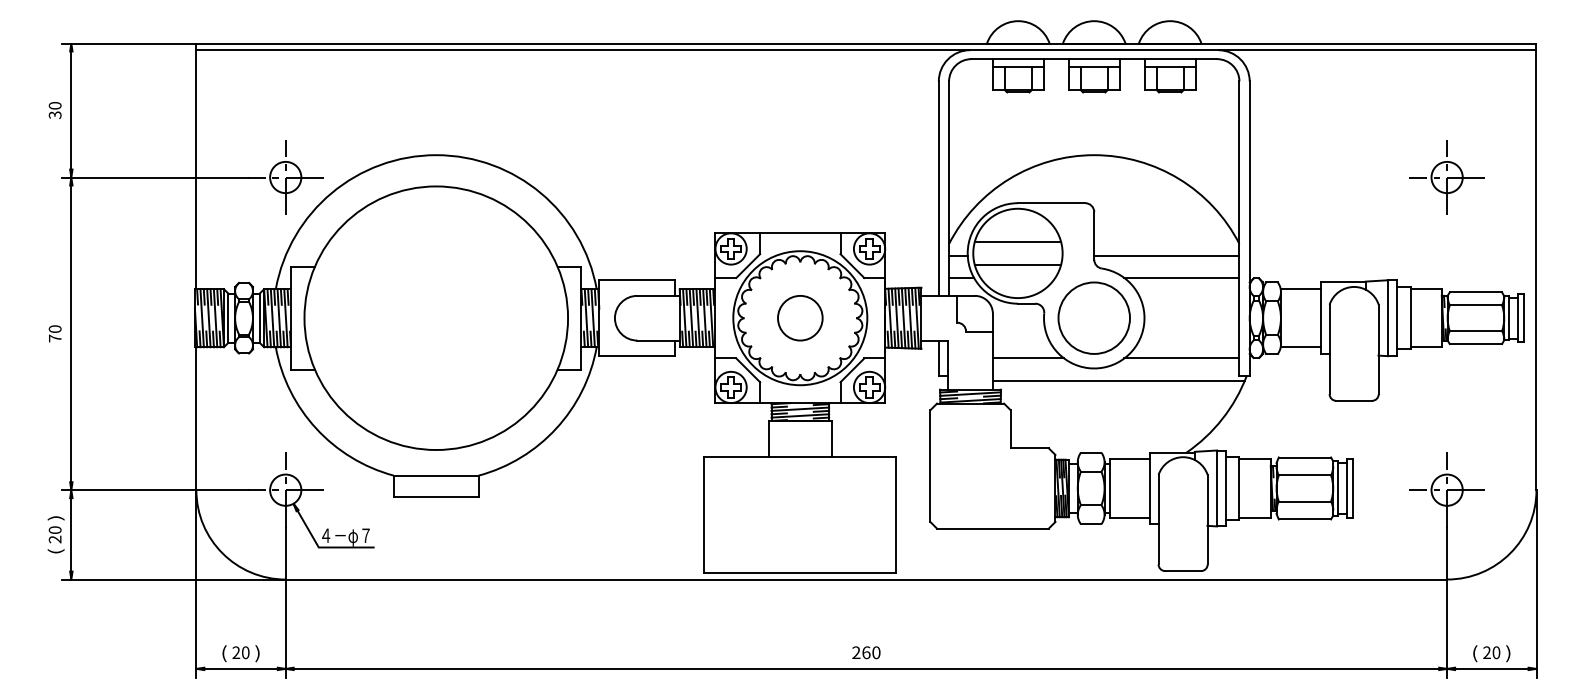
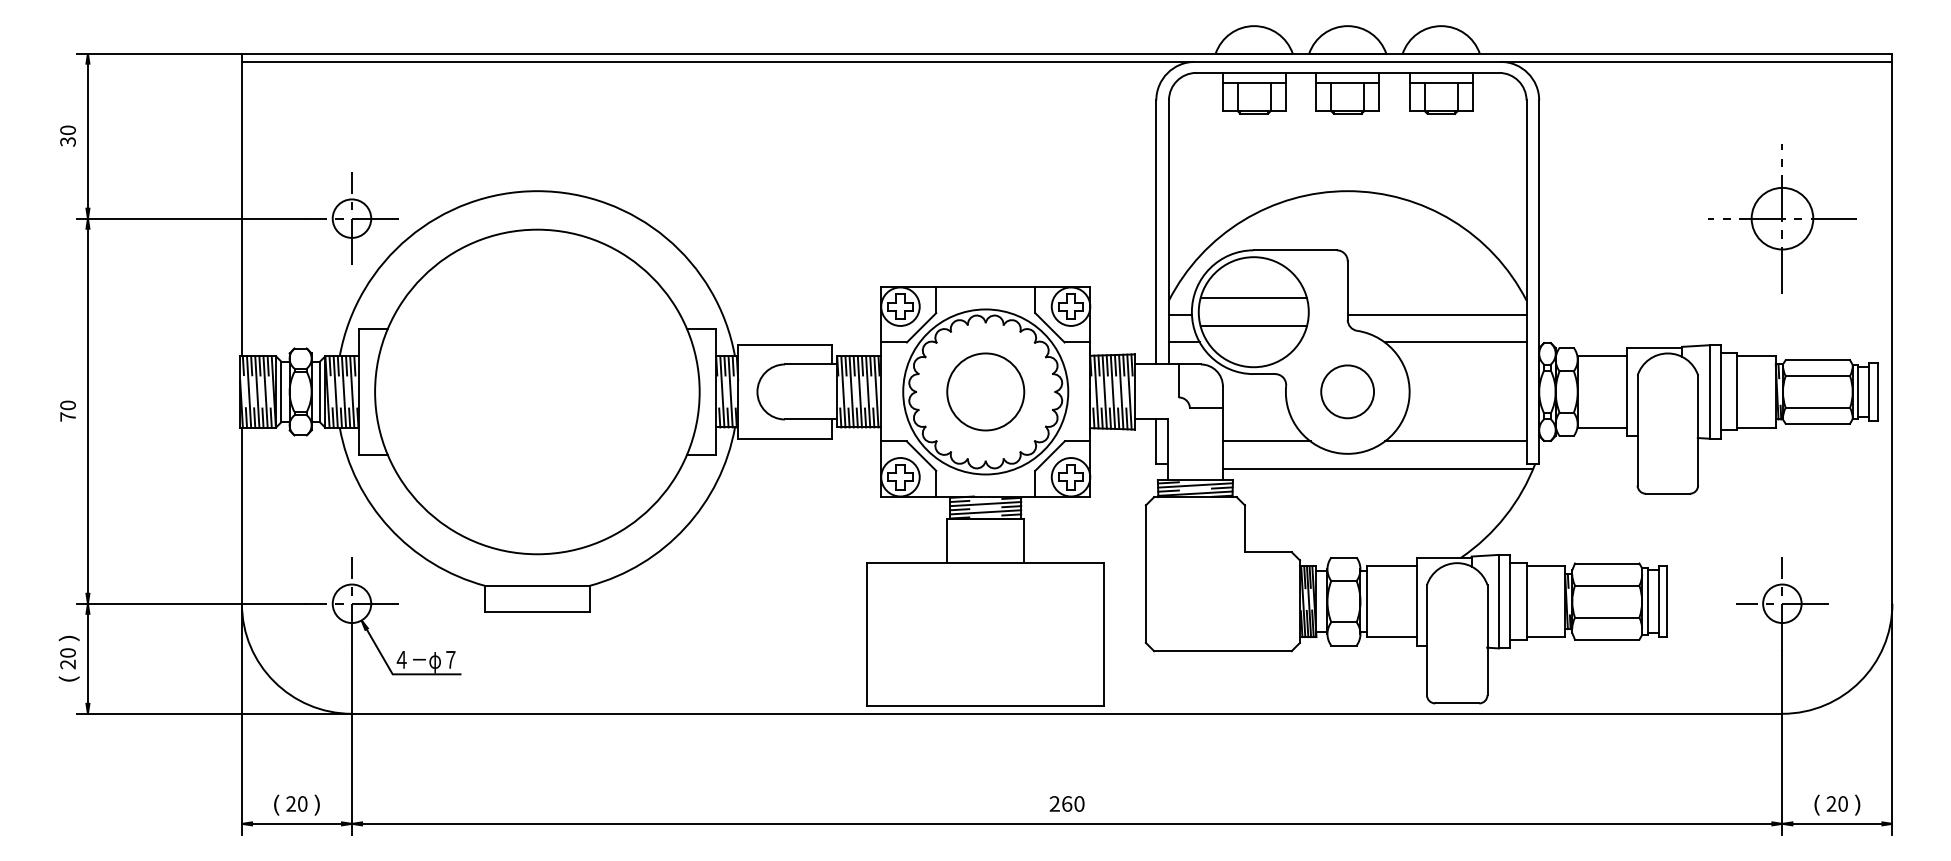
part: (1446, 177) -> (1781, 218), size x1.6
circle: (799, 317) -> (984, 391), size x1.4
circle: (1093, 317) -> (1346, 391), size x0.6

